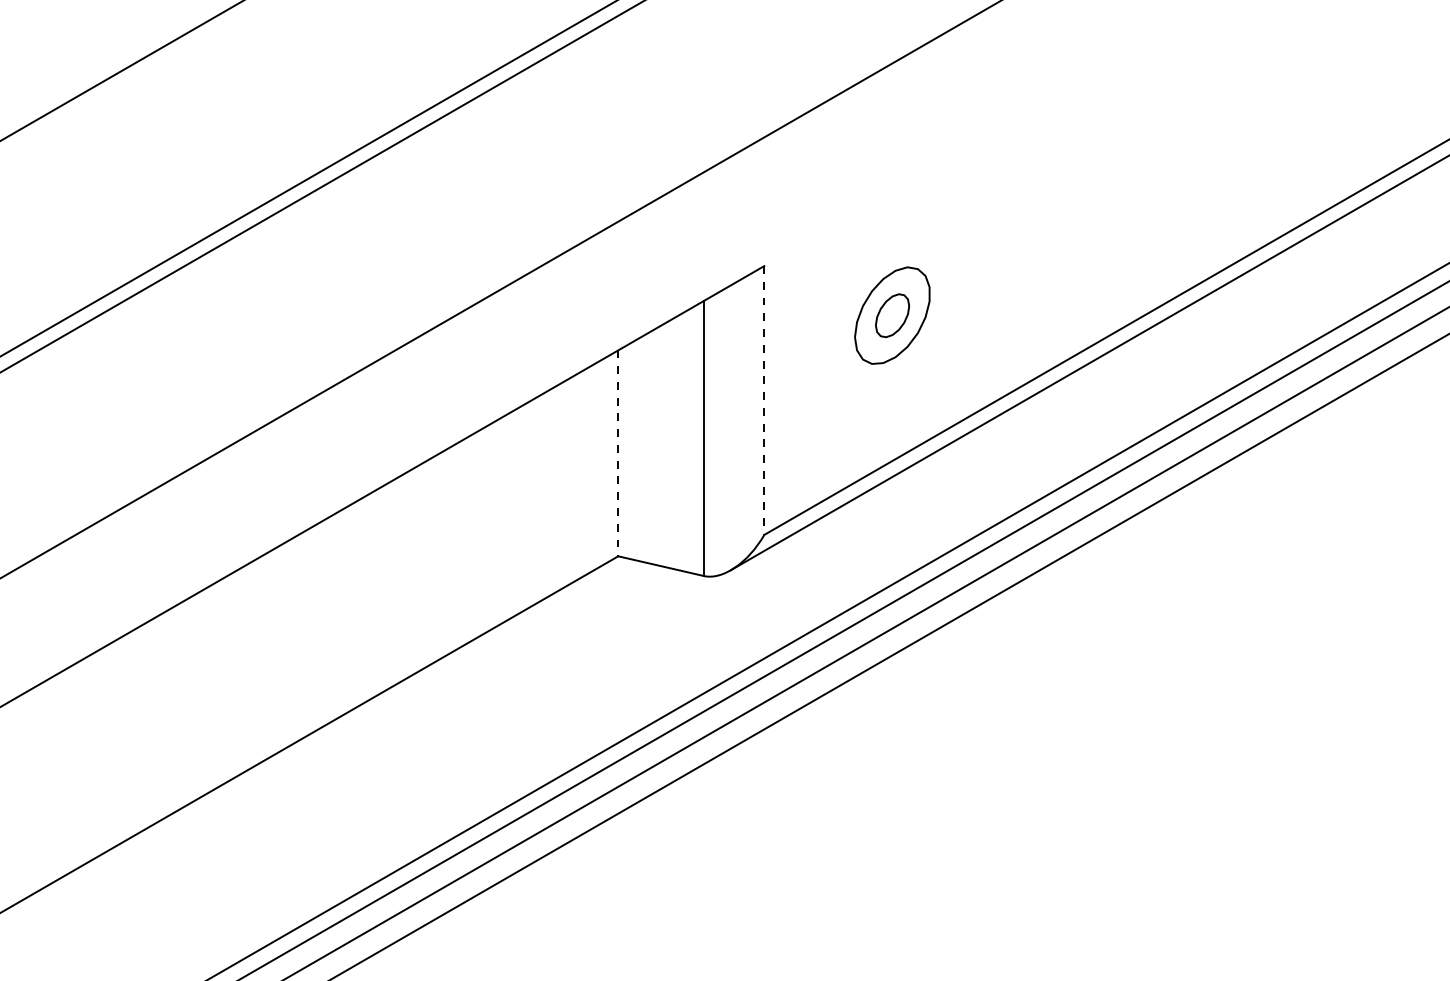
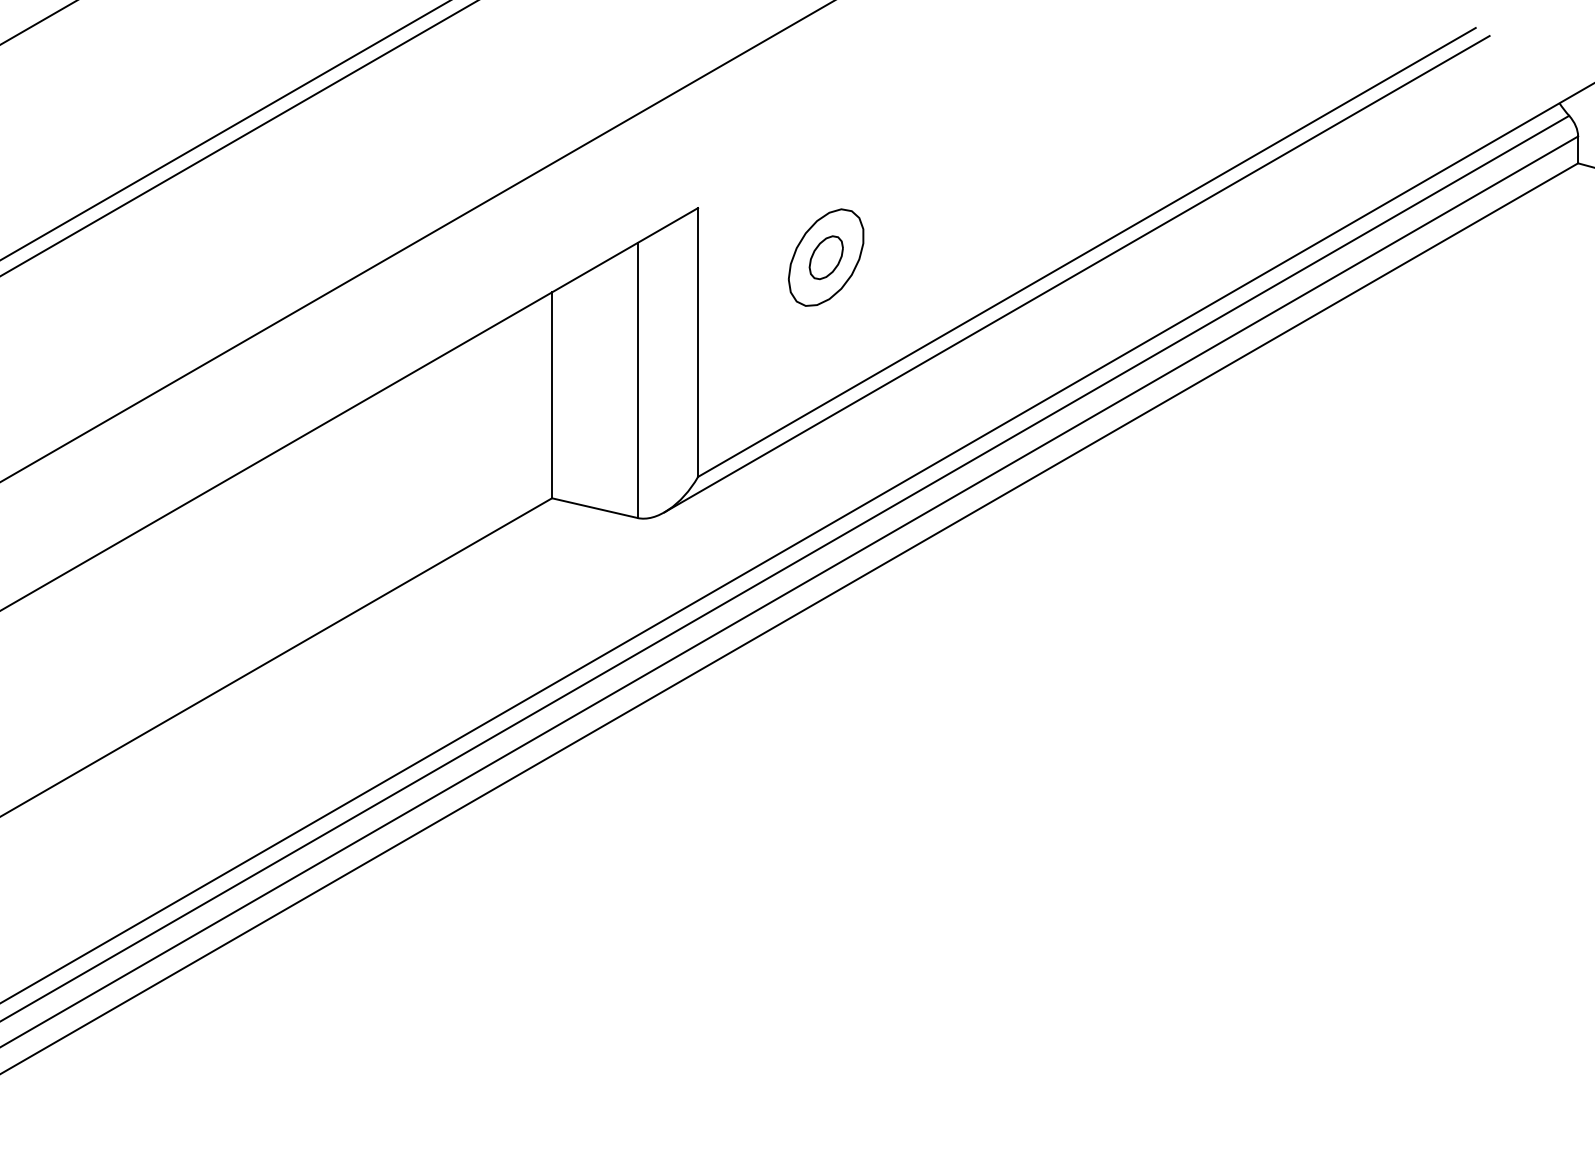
line: (764, 401) -> (698, 343), dashed -> solid
line: (618, 453) -> (552, 395), dashed -> solid

